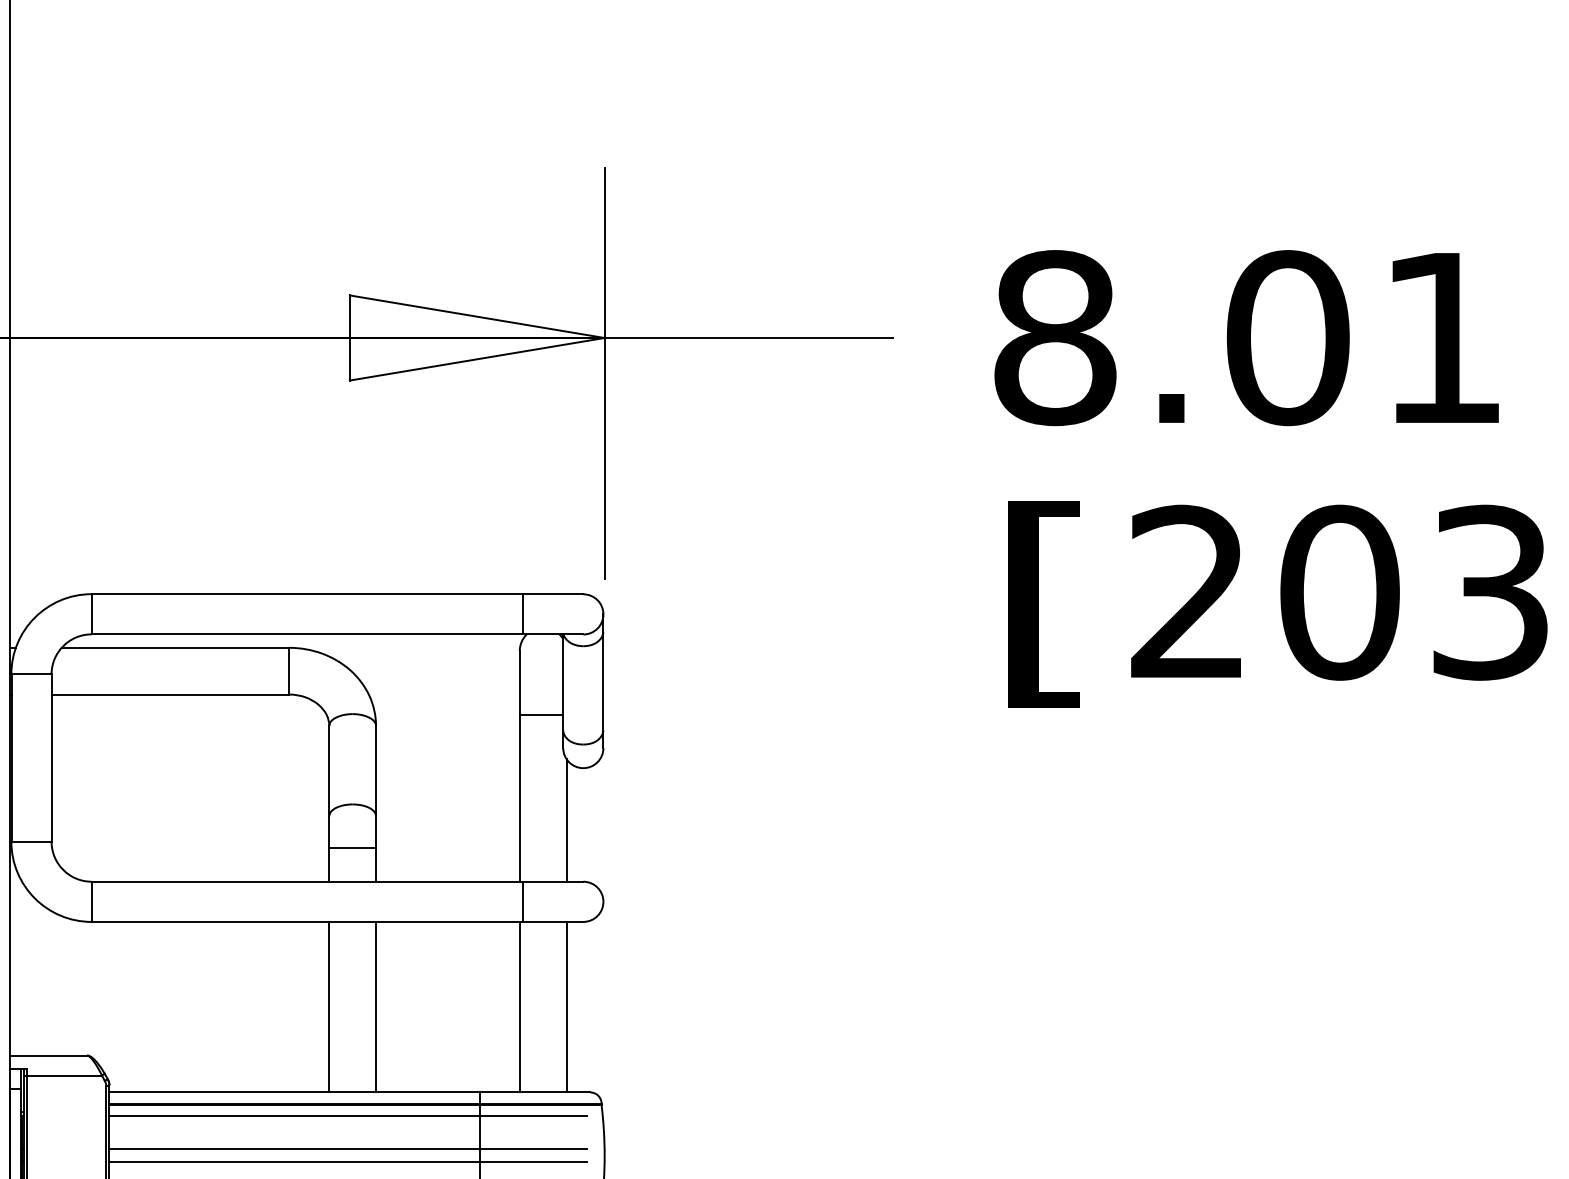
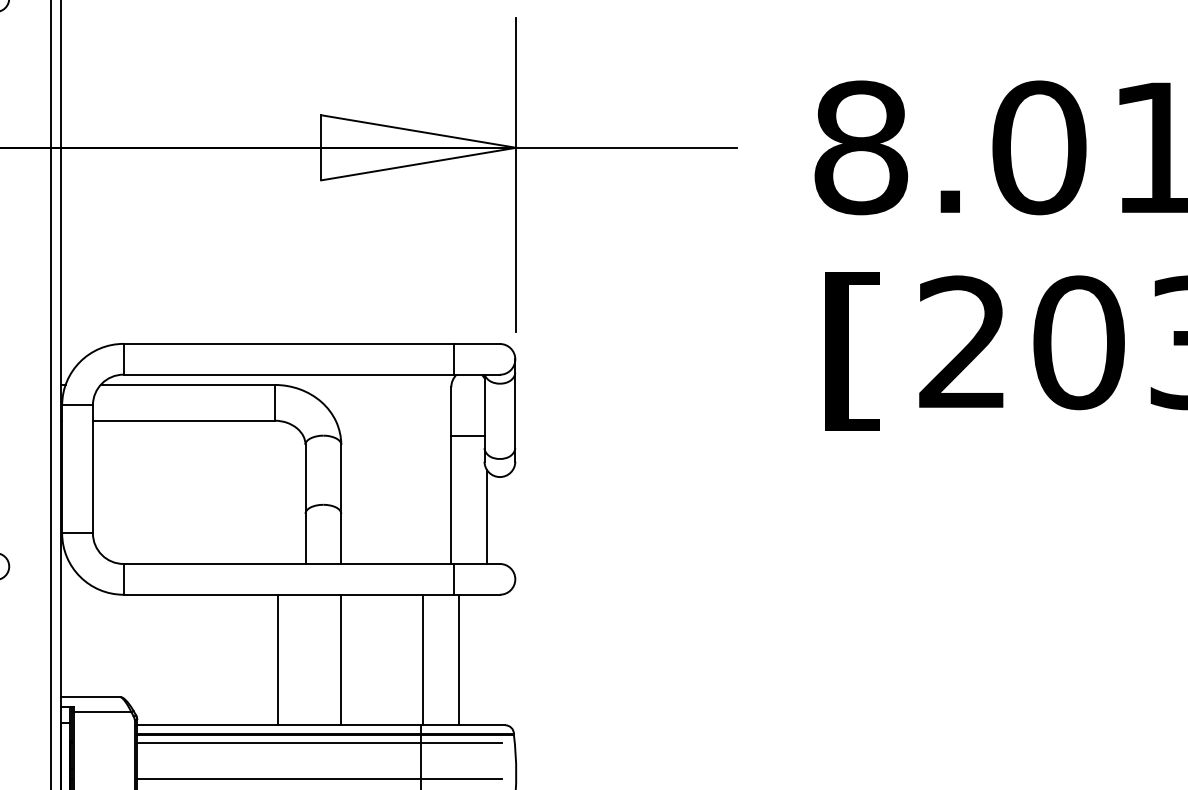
line: (352, 848) -> (323, 538), removed
line: (329, 1006) -> (278, 659), moved
line: (519, 1006) -> (422, 659), moved
line: (566, 1006) -> (458, 659), moved
line: (347, 1149) -> (319, 768), removed

